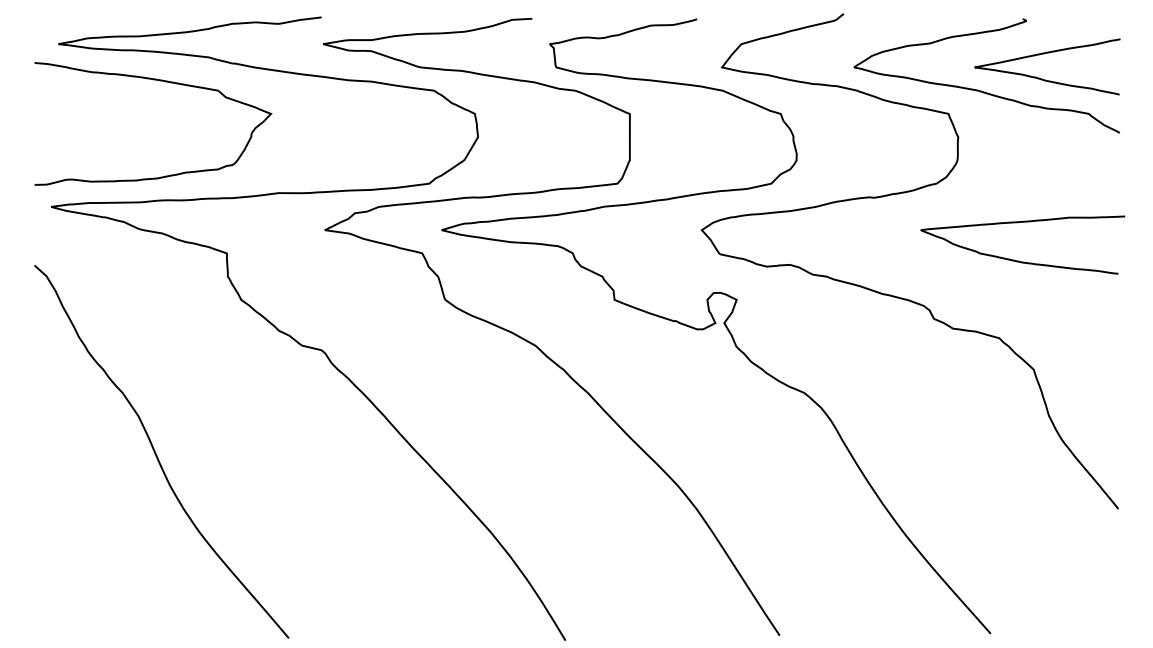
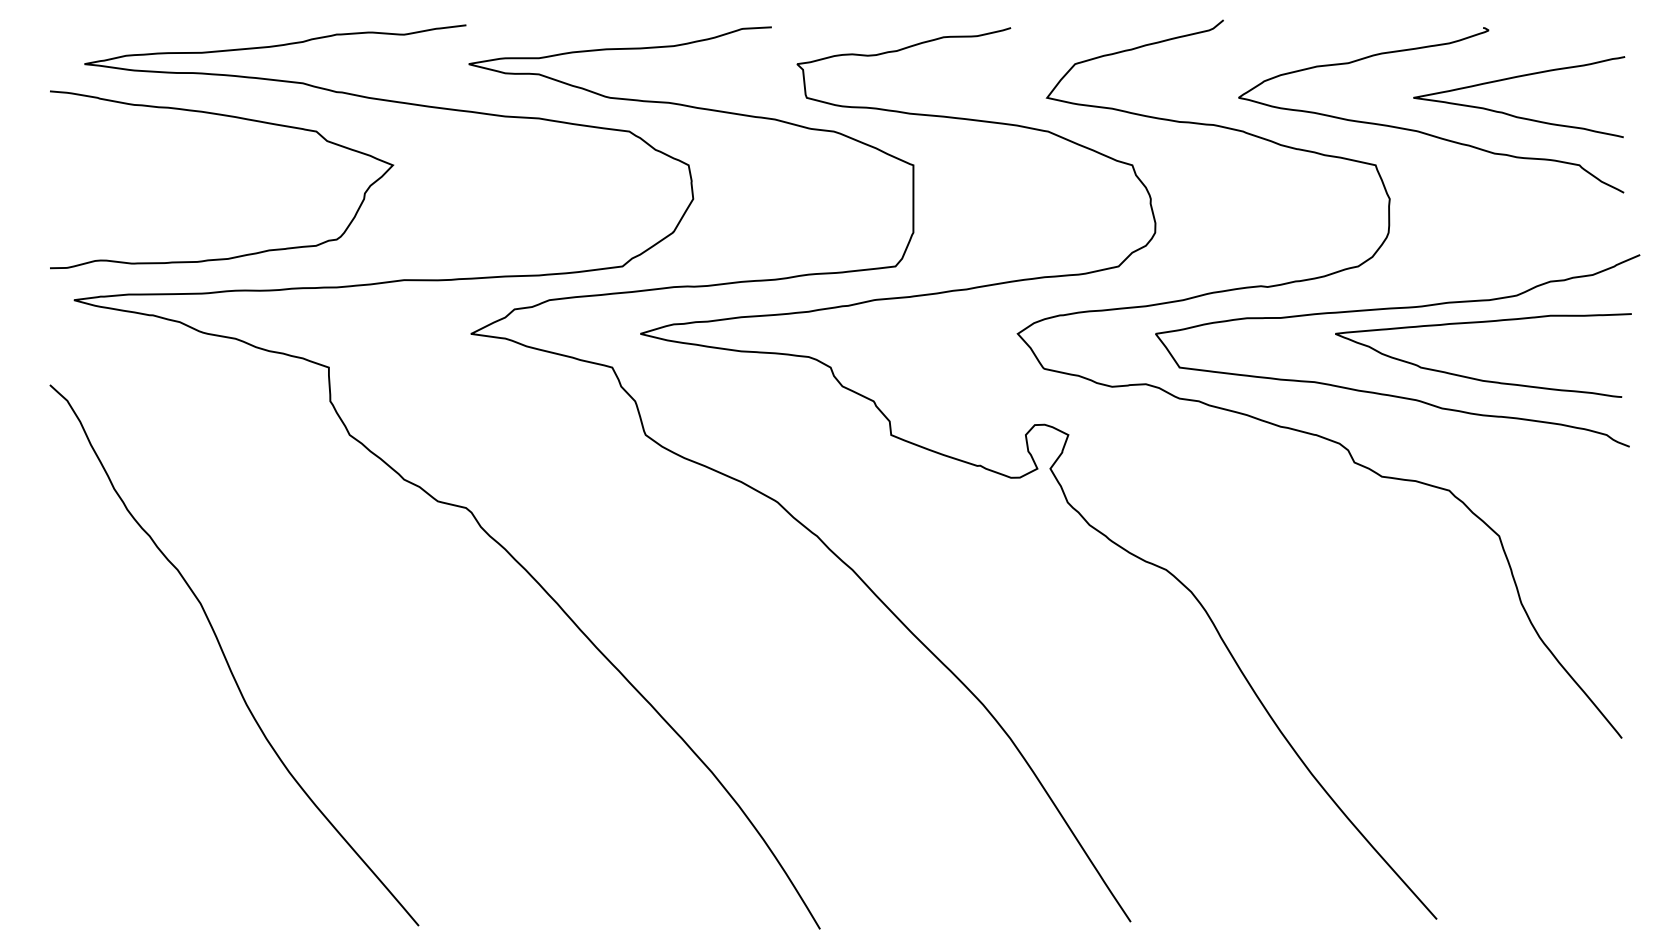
curve: (963, 213) -> (1397, 309), added

